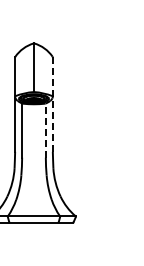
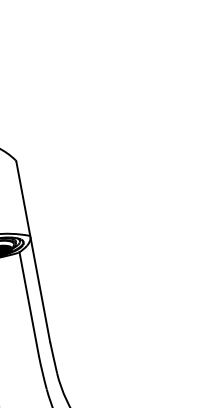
line: (52, 105) -> (32, 253), dashed -> solid
line: (45, 130) -> (28, 304), dashed -> solid

